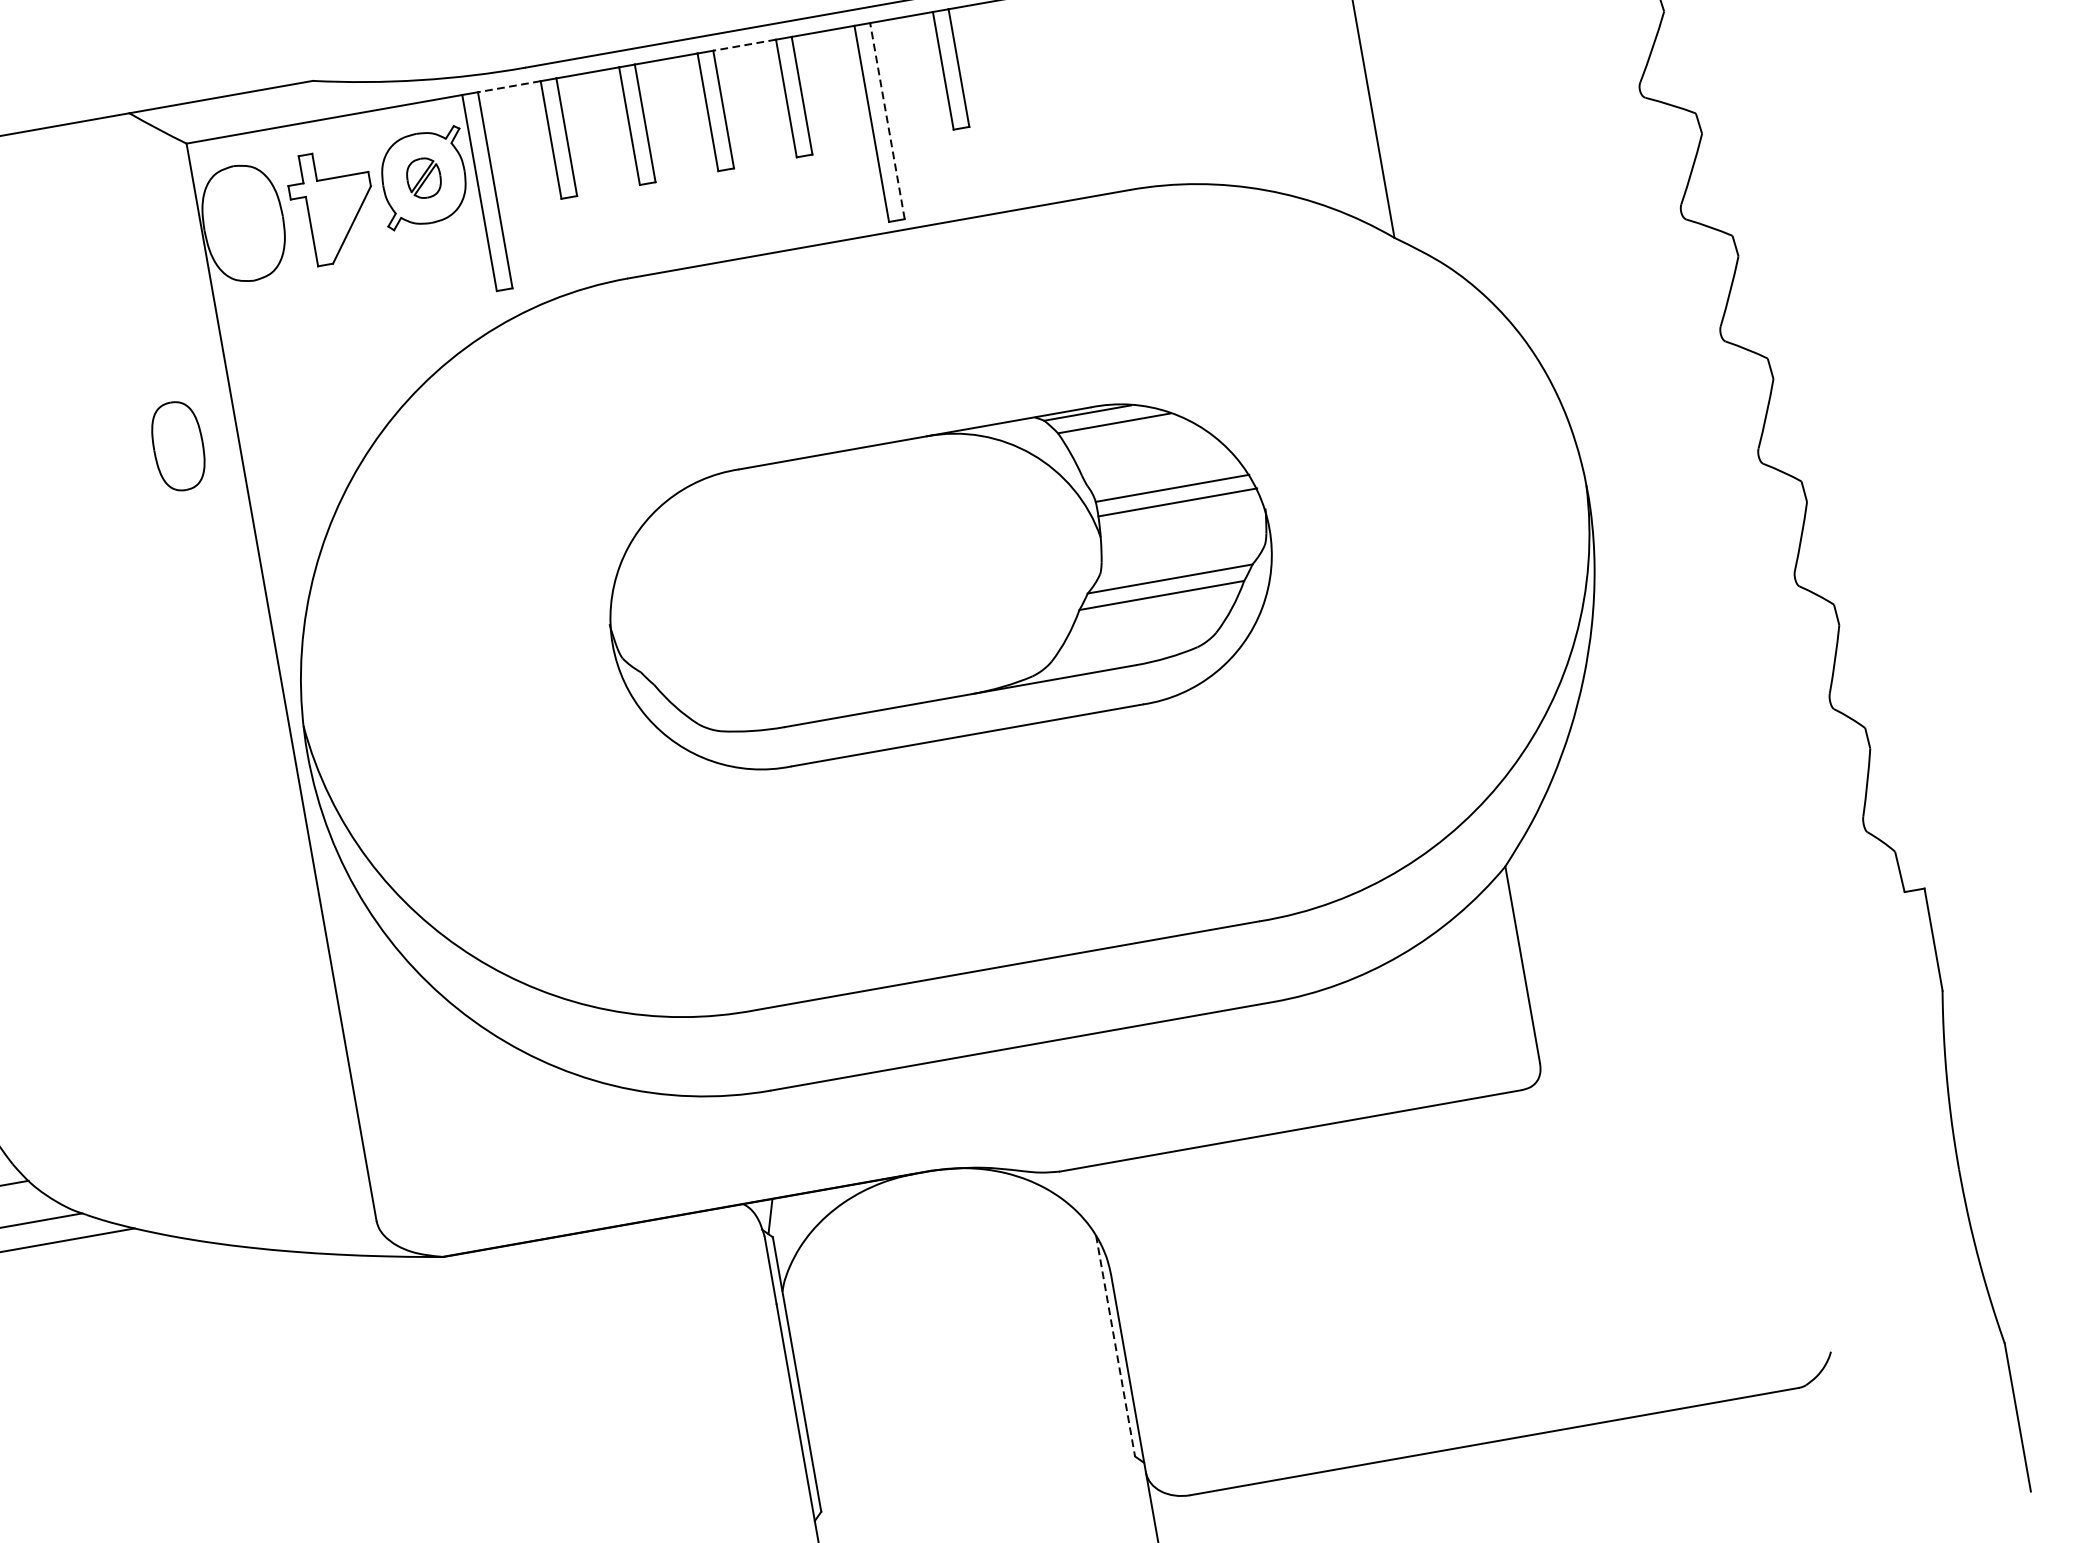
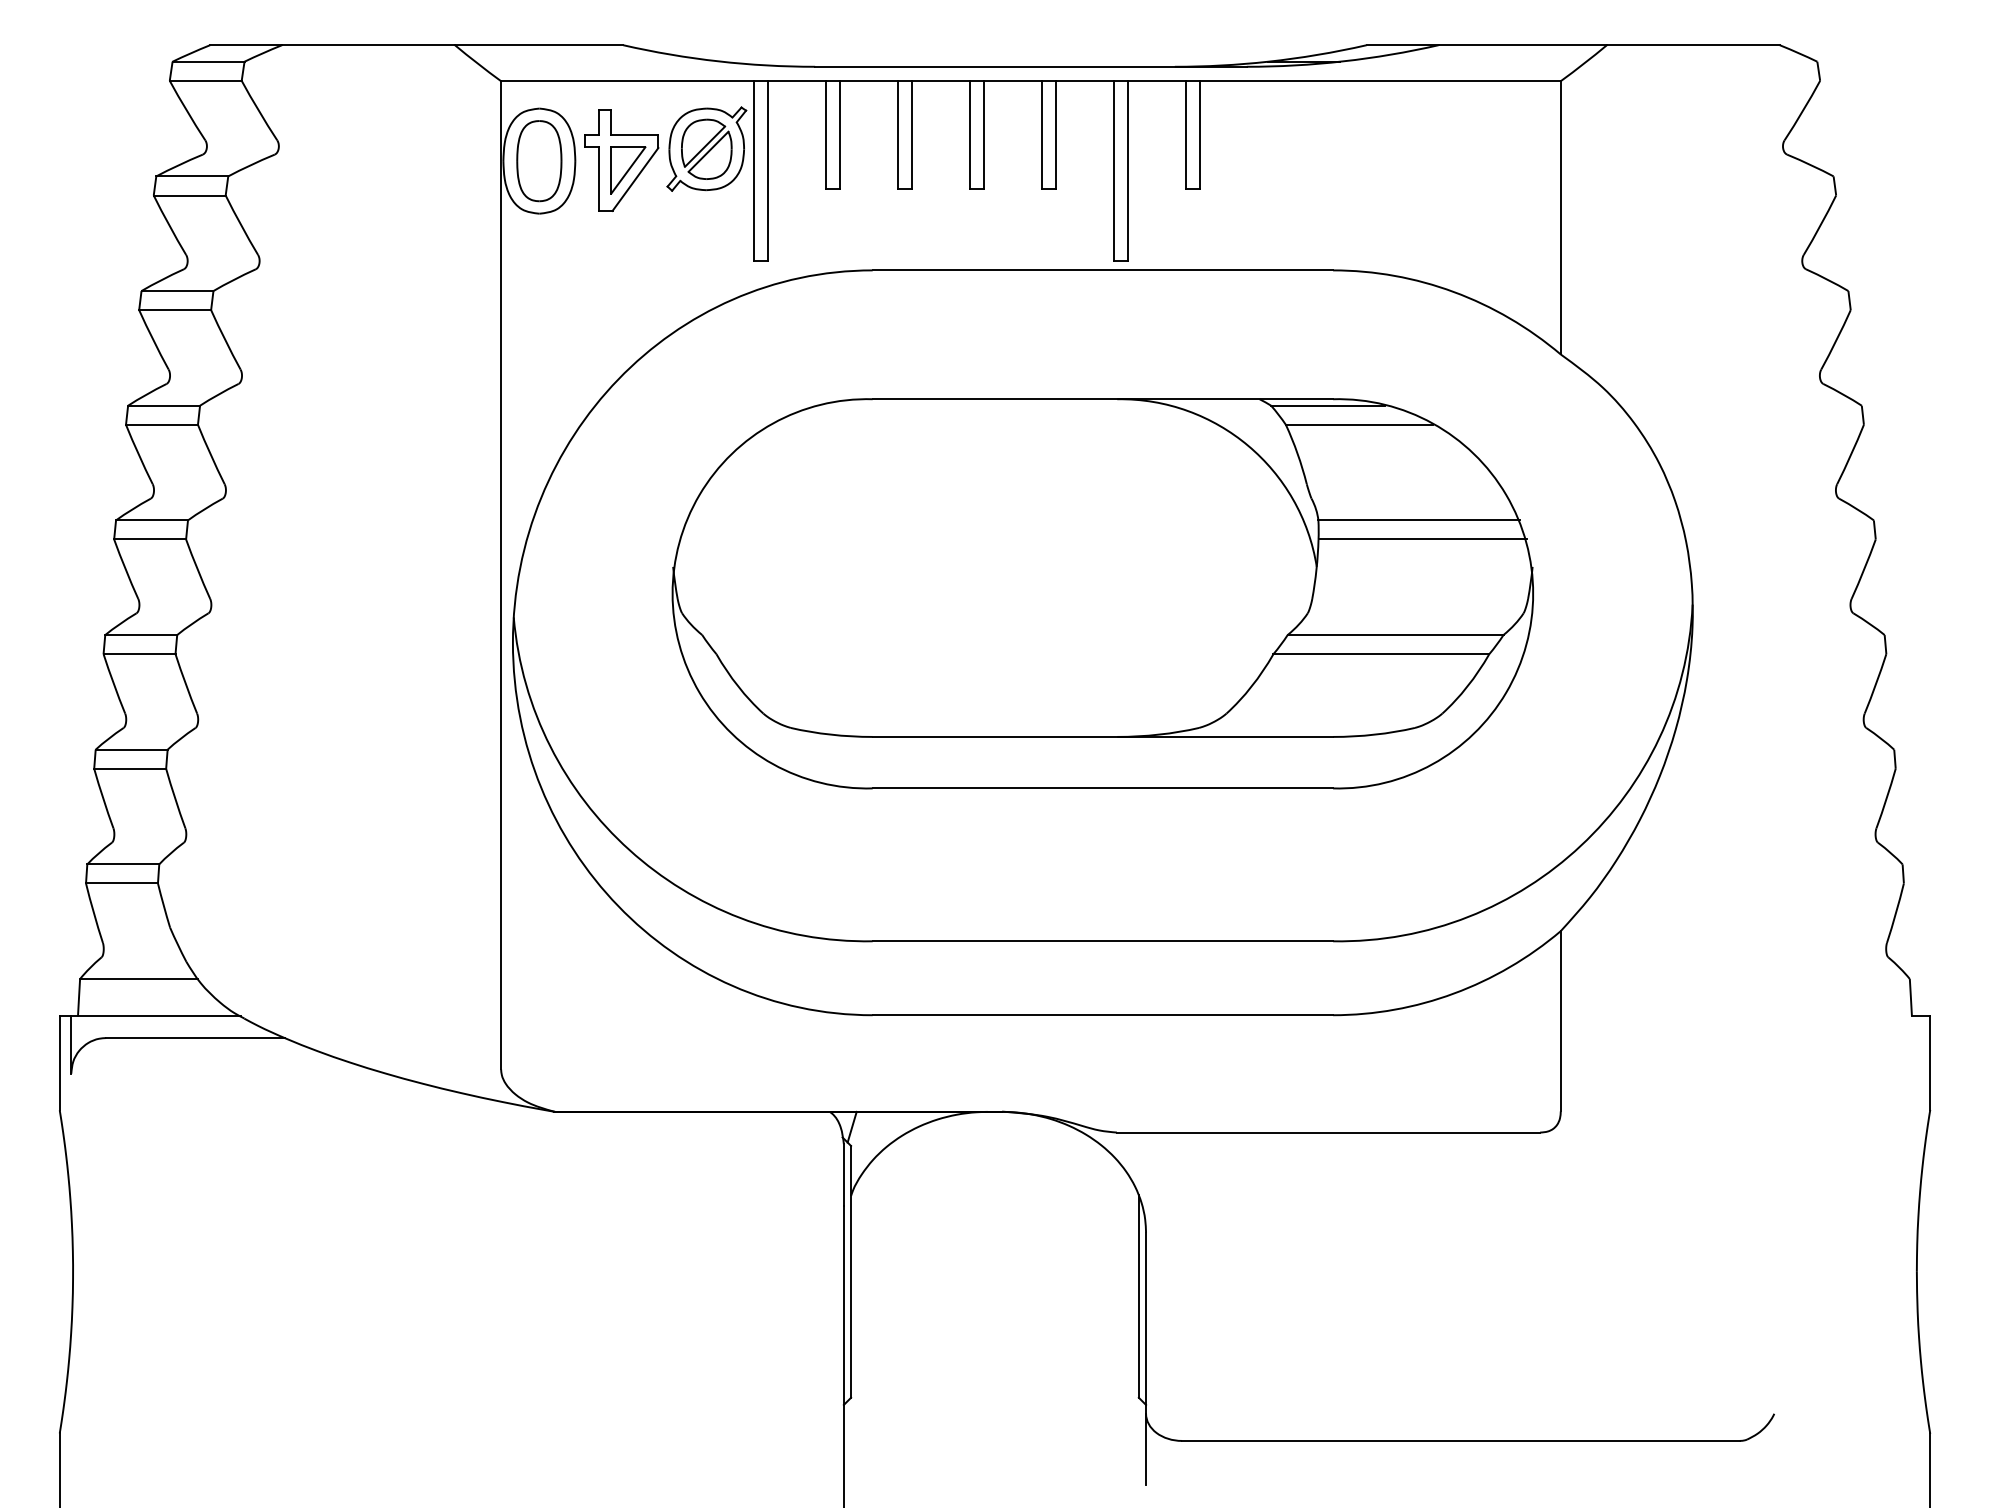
line: (744, 45) -> (1012, 81), dashed -> solid
line: (509, 86) -> (797, 81), dashed -> solid
line: (888, 121) -> (1128, 171), dashed -> solid
part: (423, 177) -> (706, 148), size x1.67
part: (342, 216) -> (628, 170), added
part: (178, 446) -> (539, 161), moved
part: (940, 586) -> (1102, 593), size x1.43
line: (1115, 1346) -> (1138, 1296), dashed -> solid

